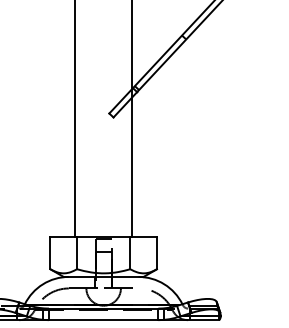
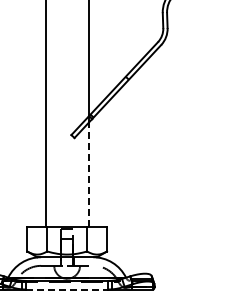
line: (132, 166) -> (88, 174), solid -> dashed
line: (104, 320) -> (67, 289), solid -> dashed

